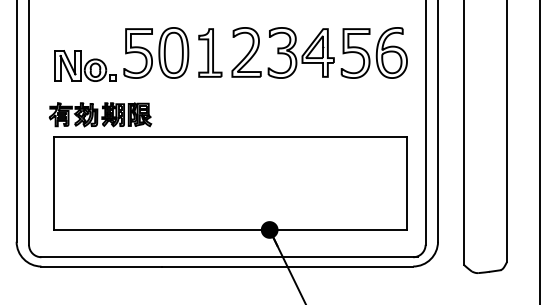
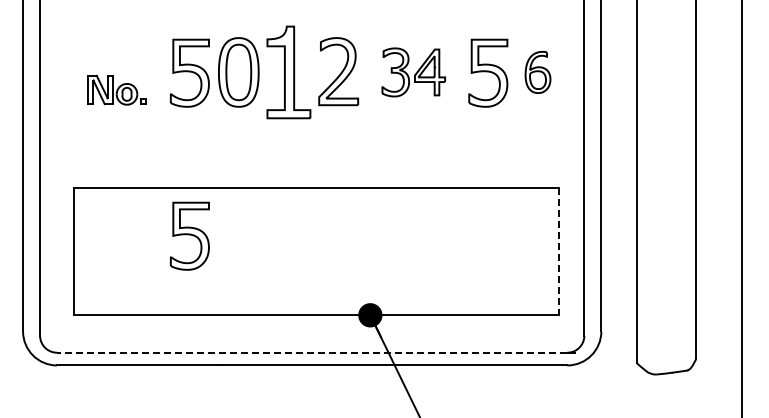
part: (210, 53) -> (288, 72), size x1.4
part: (301, 53) -> (413, 72), size x0.7
part: (391, 53) -> (537, 72), size x0.6
part: (84, 65) -> (116, 89), size x0.7
part: (100, 114) -> (137, 157), removed
part: (137, 171) -> (189, 235), added
line: (406, 183) -> (558, 251), solid -> dashed
line: (226, 257) -> (311, 352), solid -> dashed

